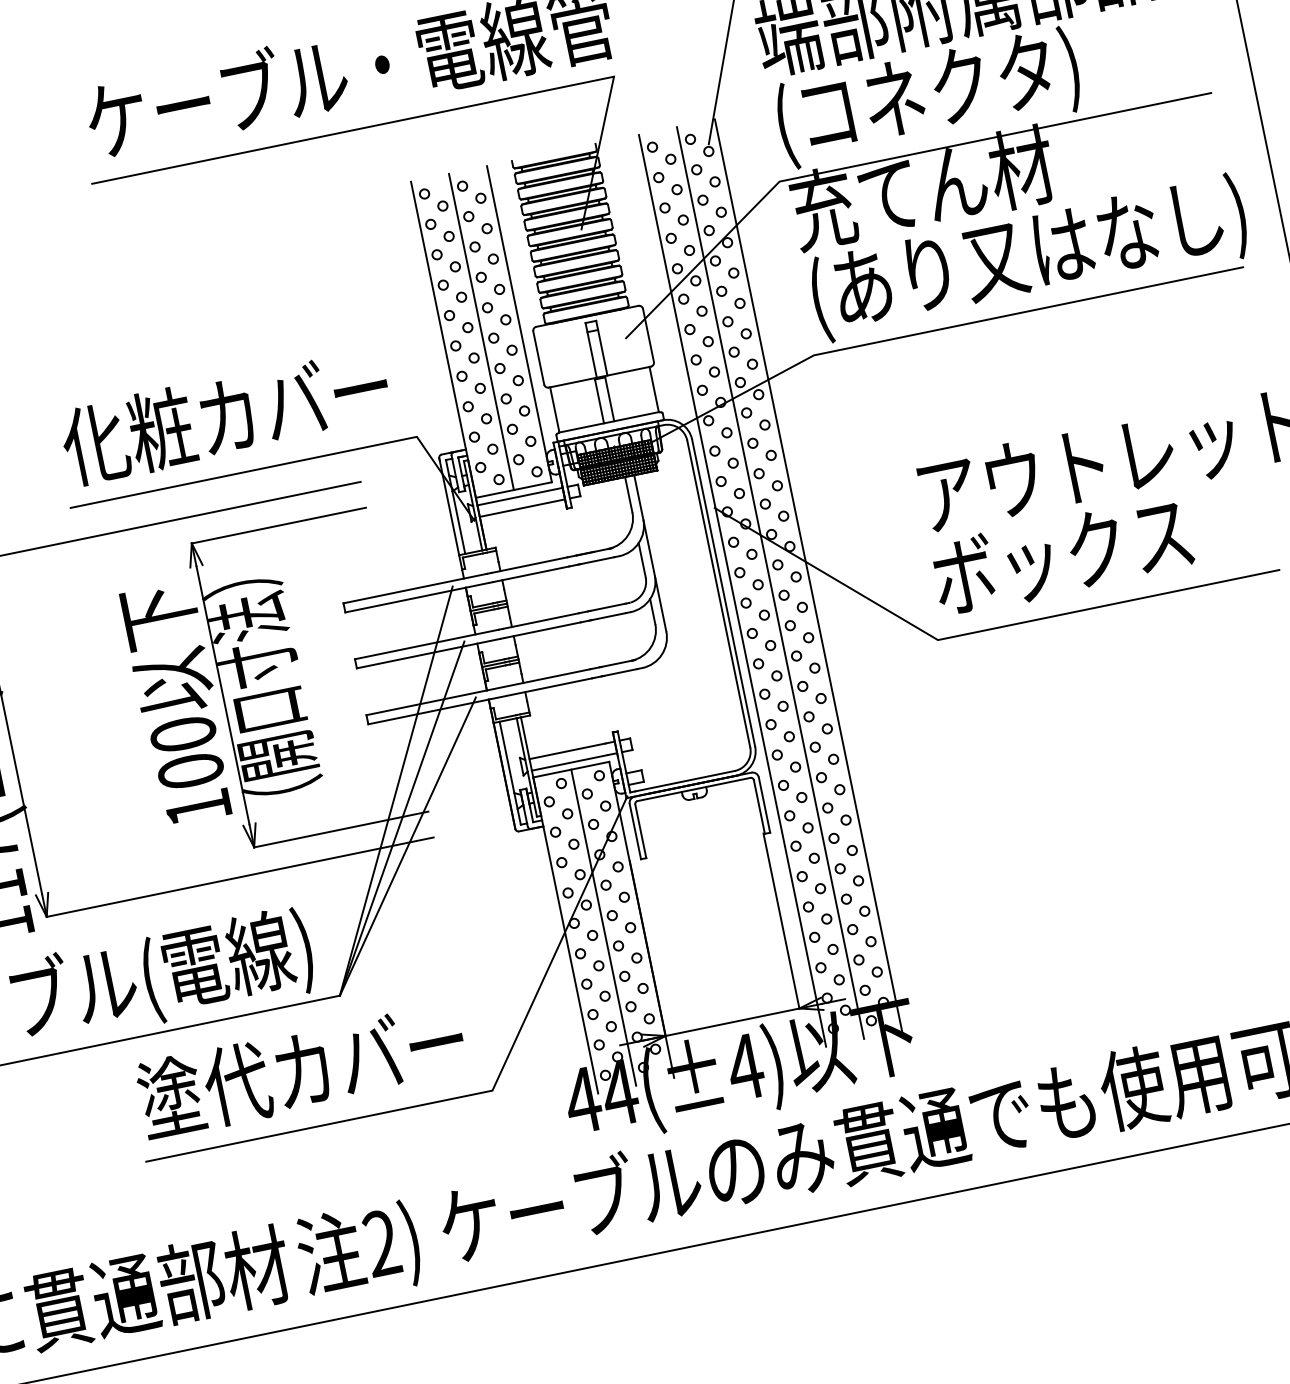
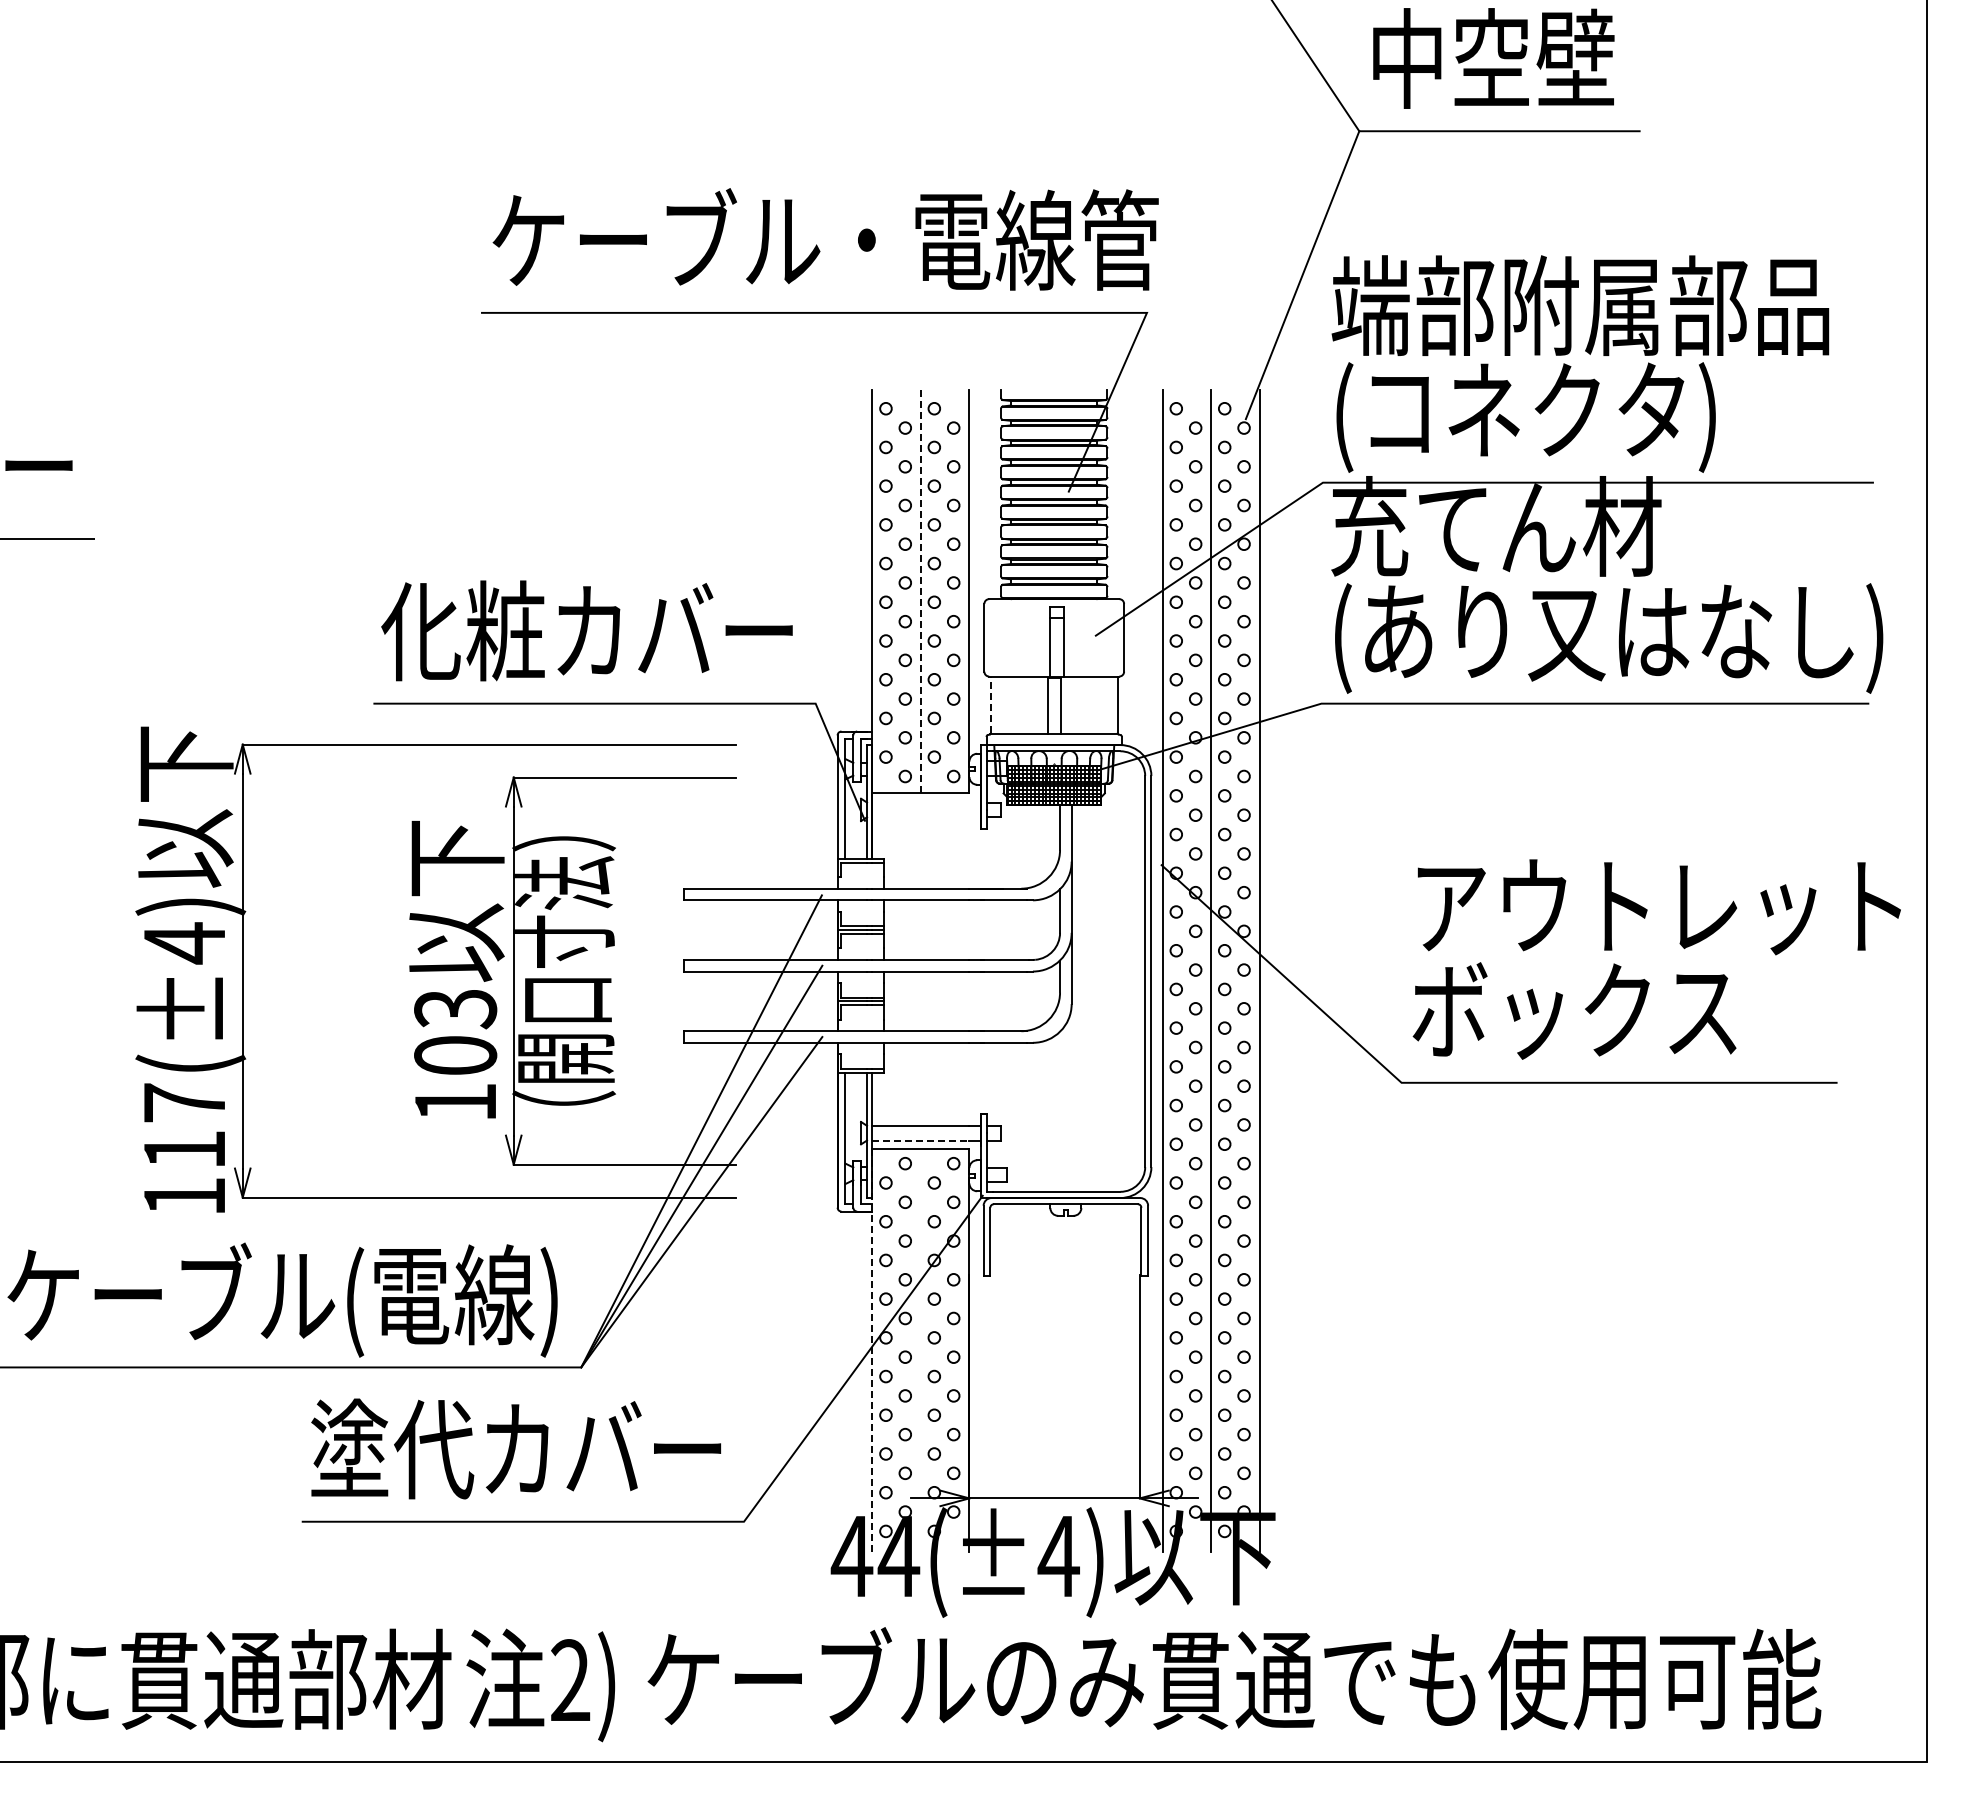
line: (481, 331) -> (920, 591), solid -> dashed
line: (554, 409) -> (990, 704), solid -> dashed
line: (519, 496) -> (926, 802), removed
line: (522, 508) -> (926, 817), removed
text: (183, 734) -> (455, 1009), 100 -> 103
line: (570, 762) -> (921, 1140), solid -> dashed
line: (603, 927) -> (920, 1350), removed
line: (565, 935) -> (872, 1350), solid -> dashed

